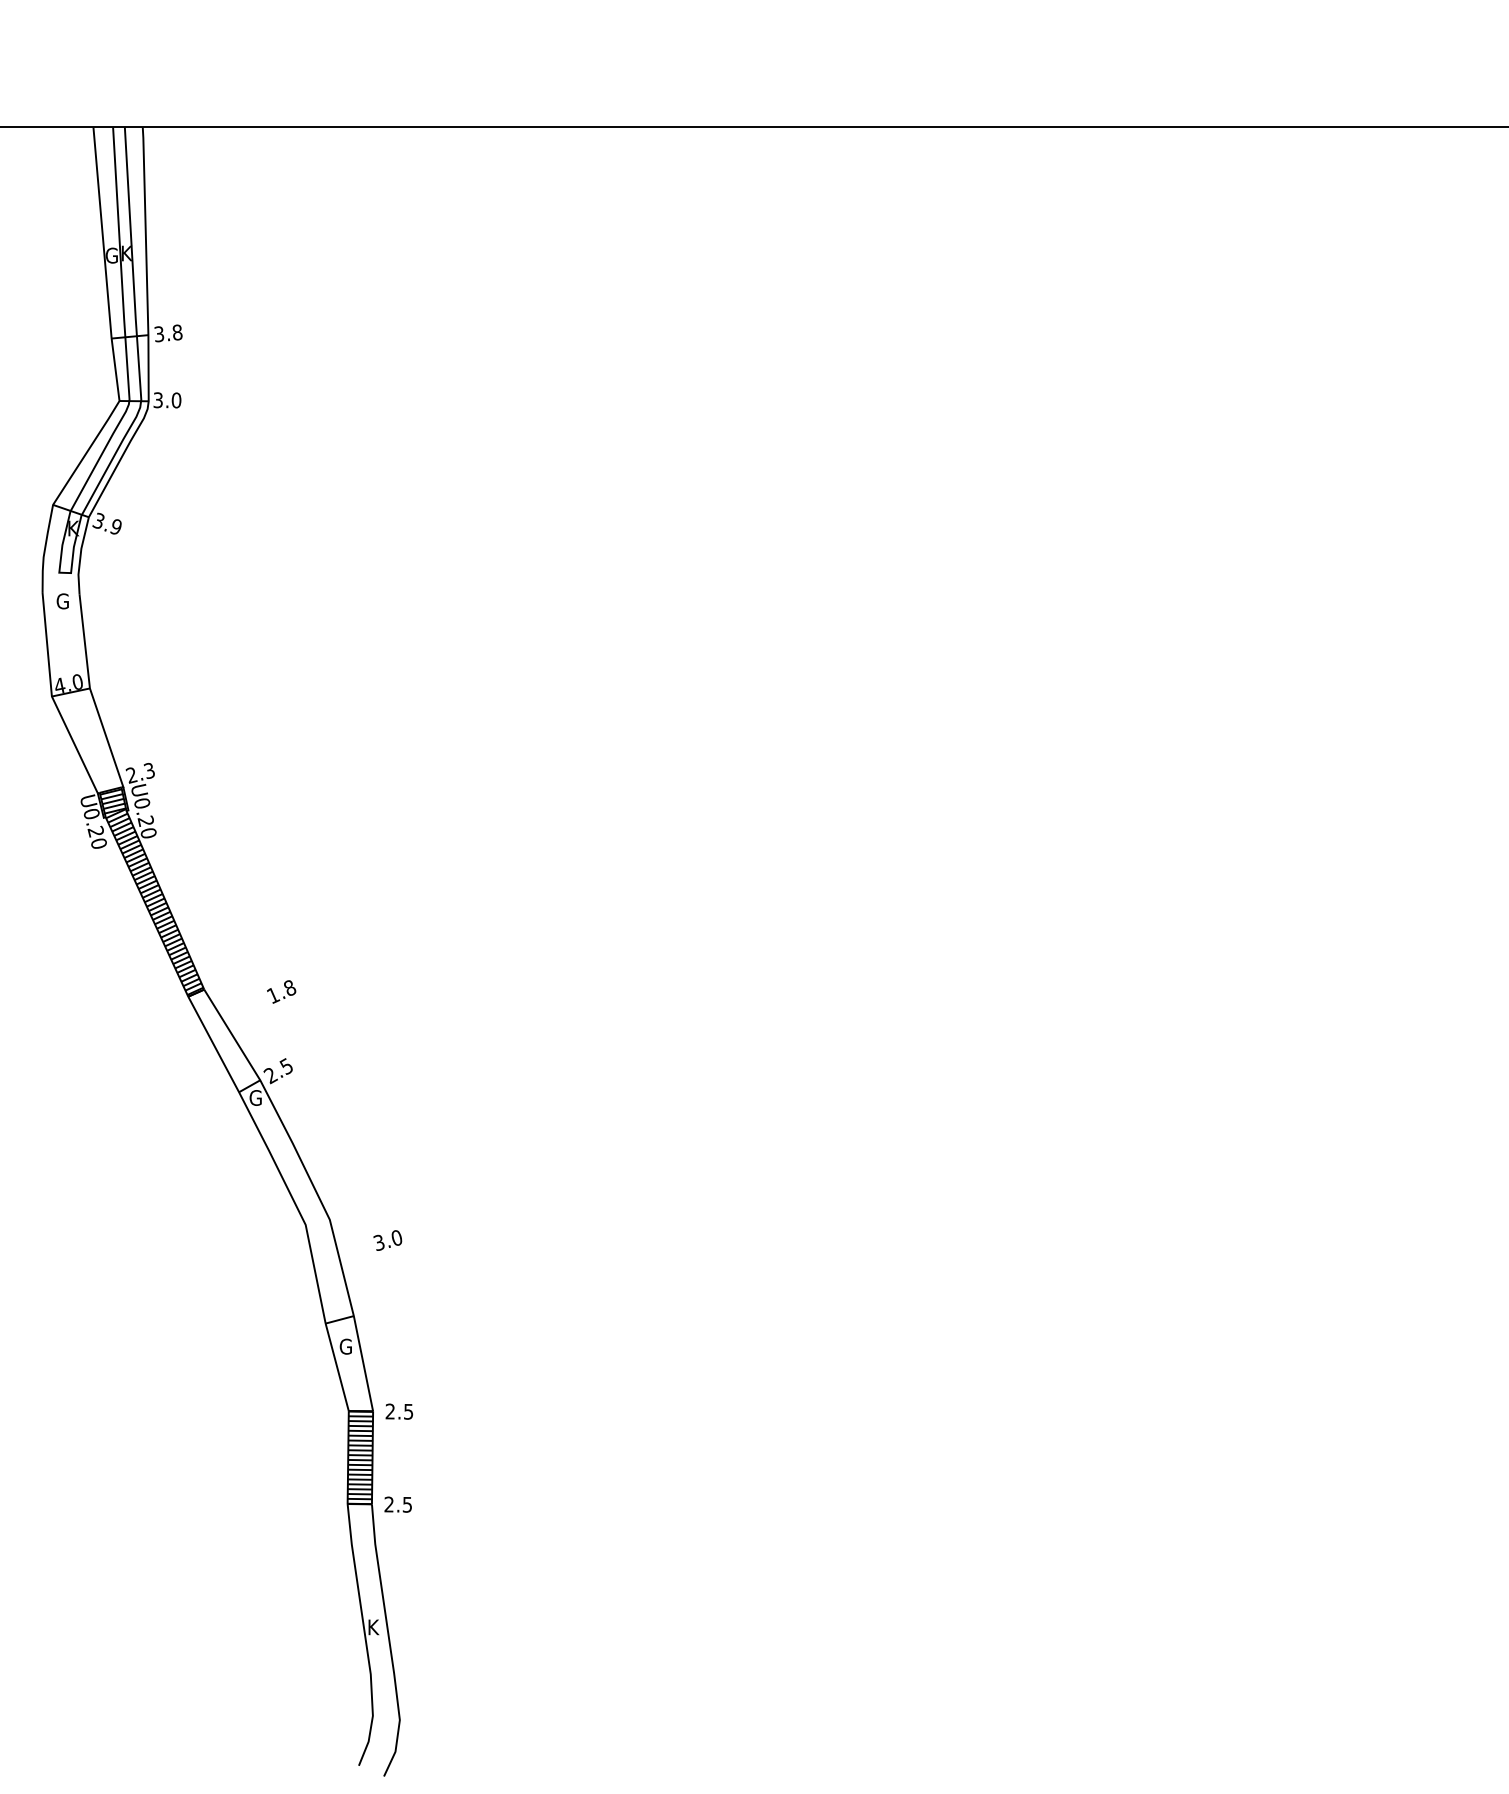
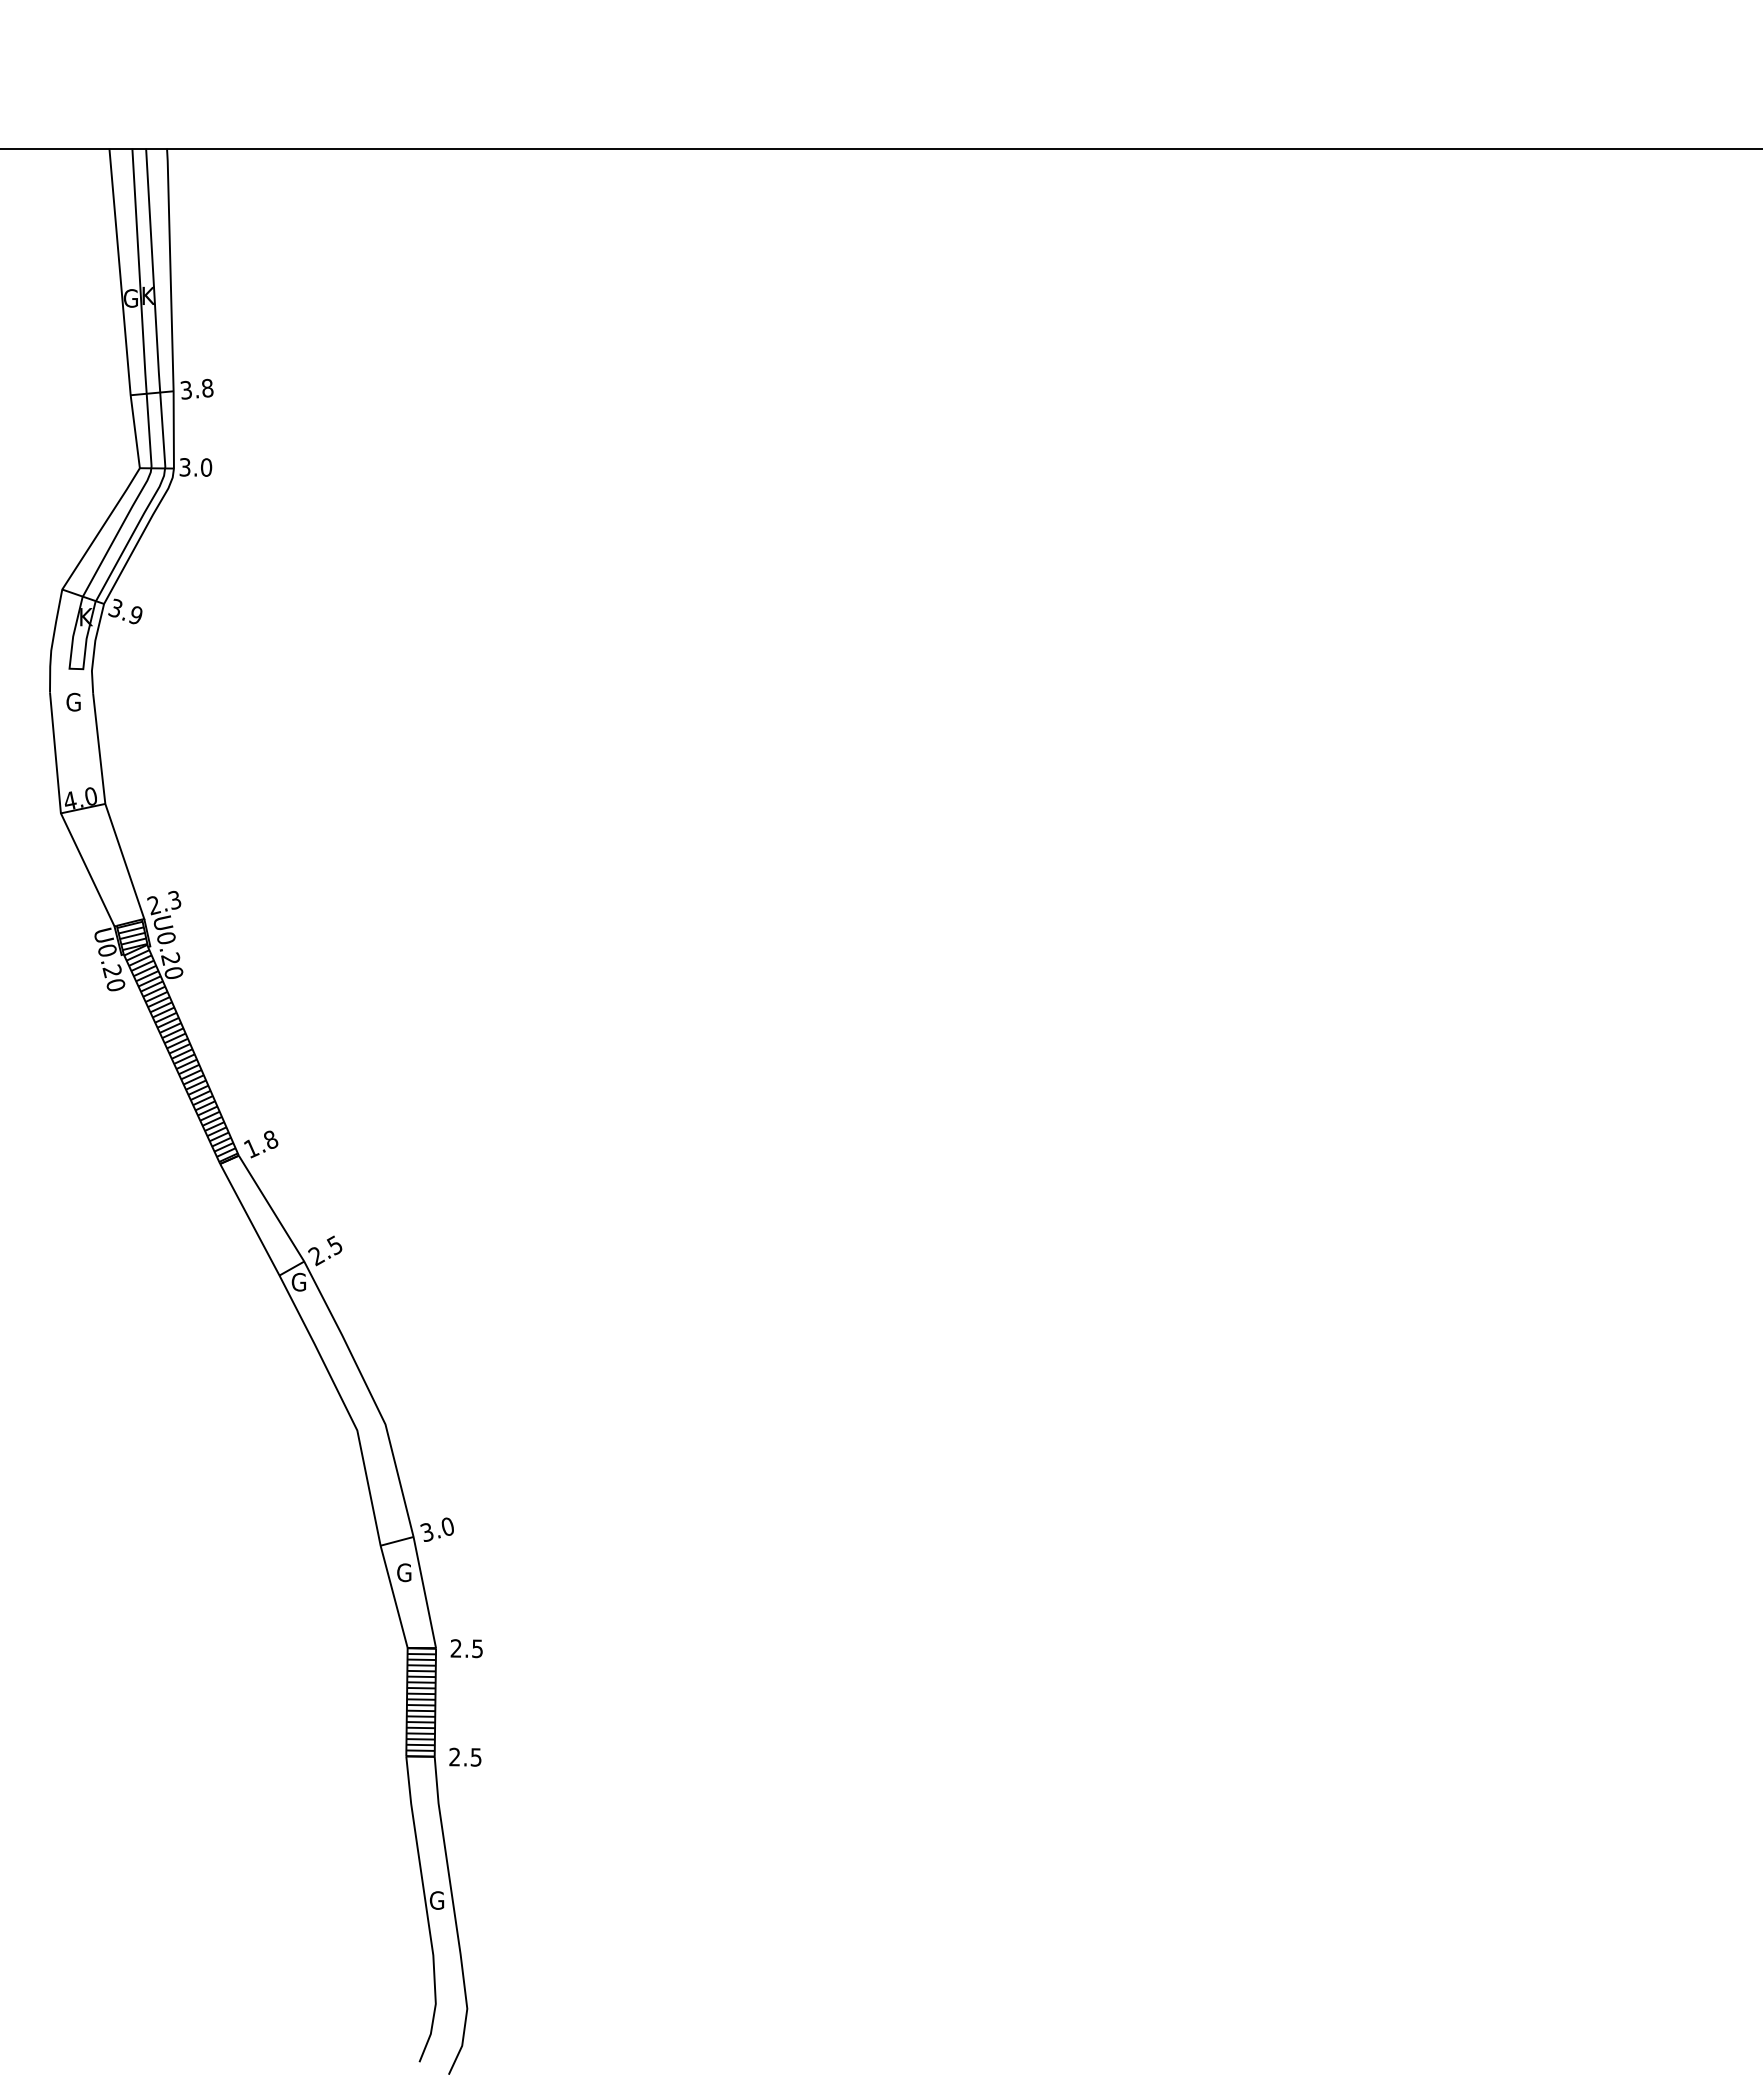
text: (281, 992) -> (261, 1144), moved
text: (387, 1240) -> (436, 1529), moved
text: (373, 1627) -> (436, 1900), K -> G

